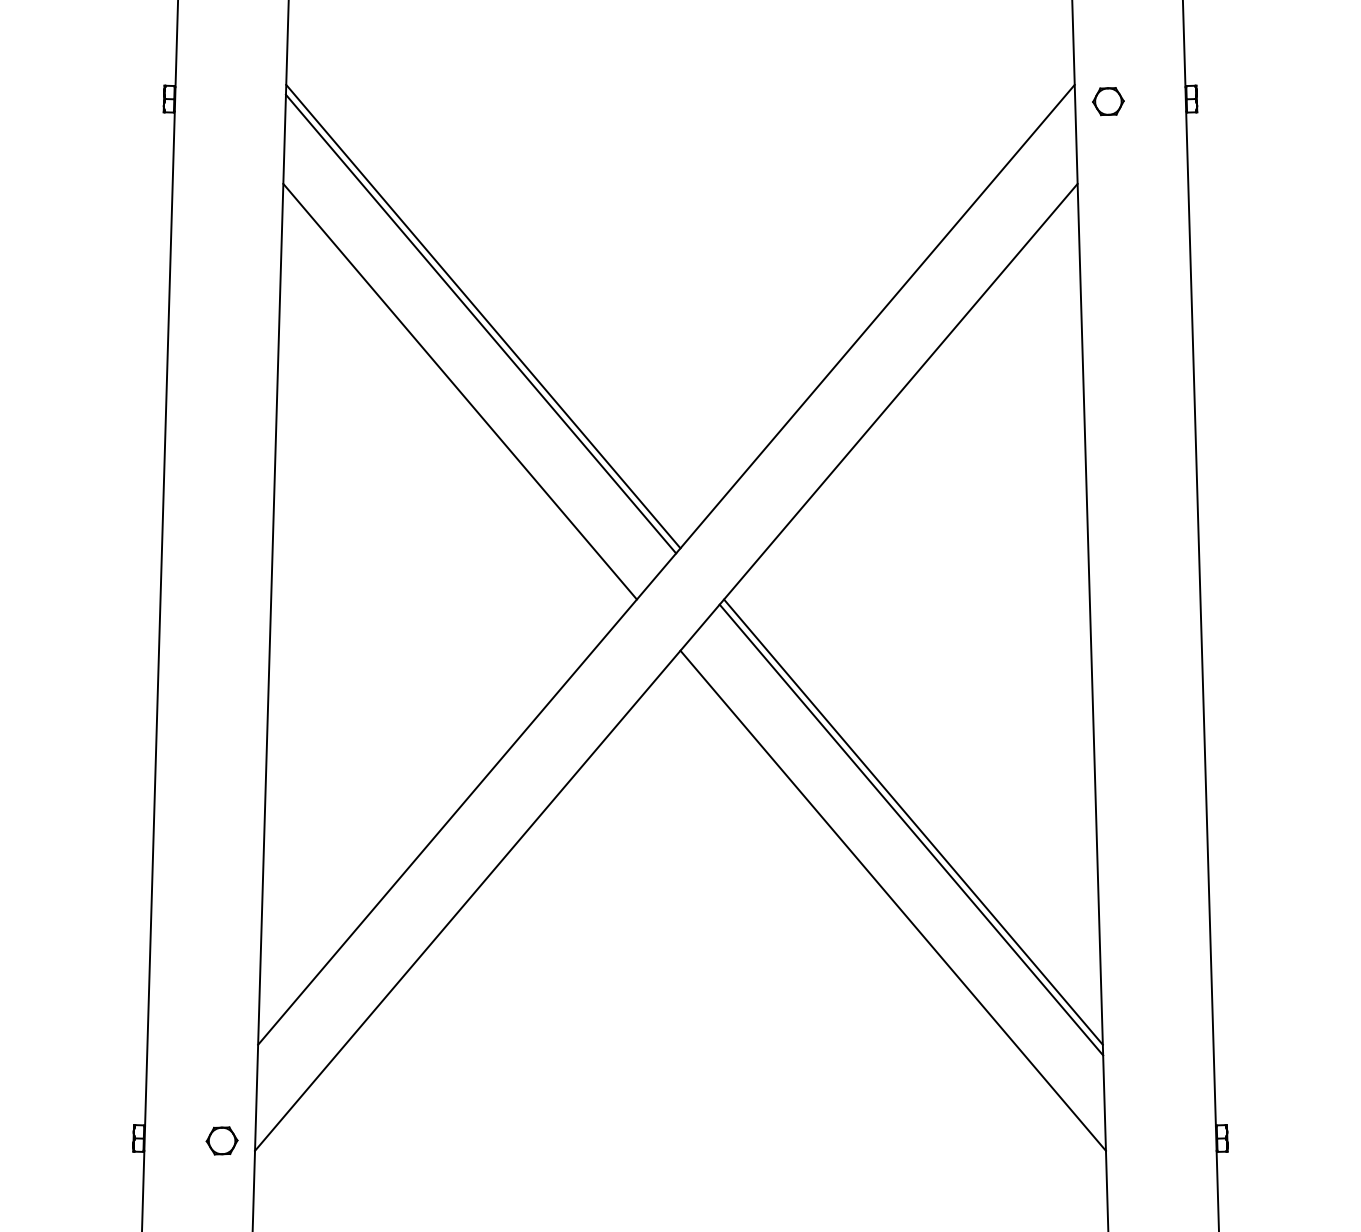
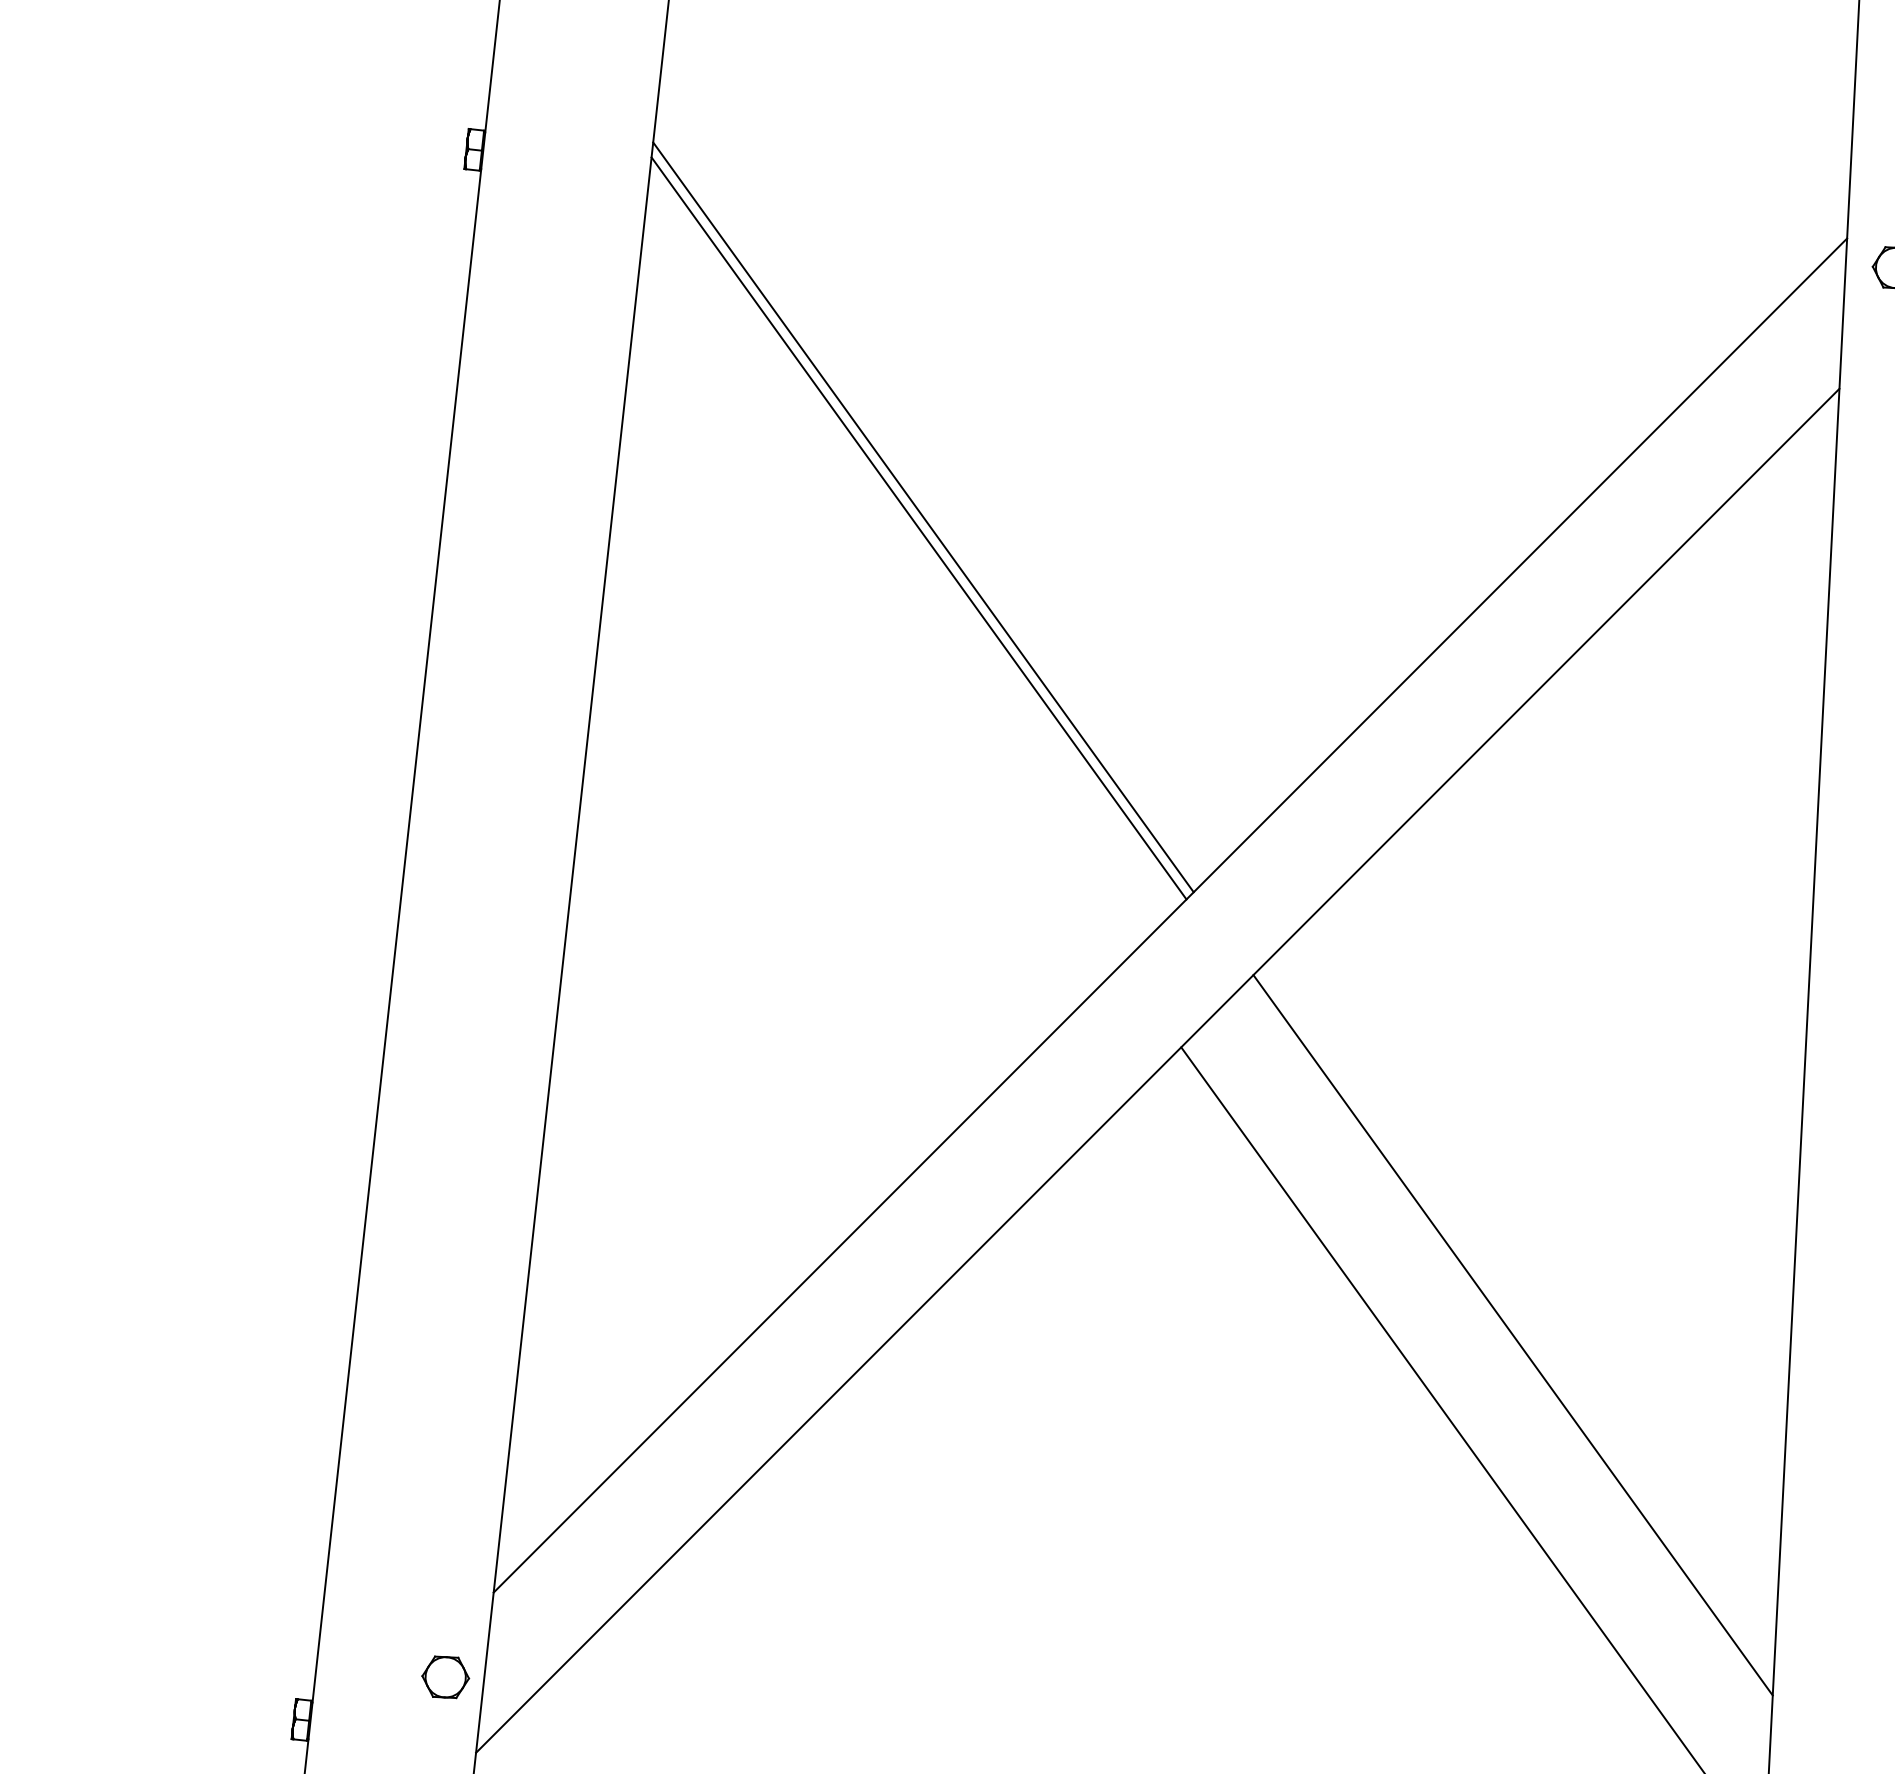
line: (459, 391) -> (878, 627), removed
line: (911, 829) -> (1509, 1346), removed
part: (221, 1140) -> (444, 1676), moved

